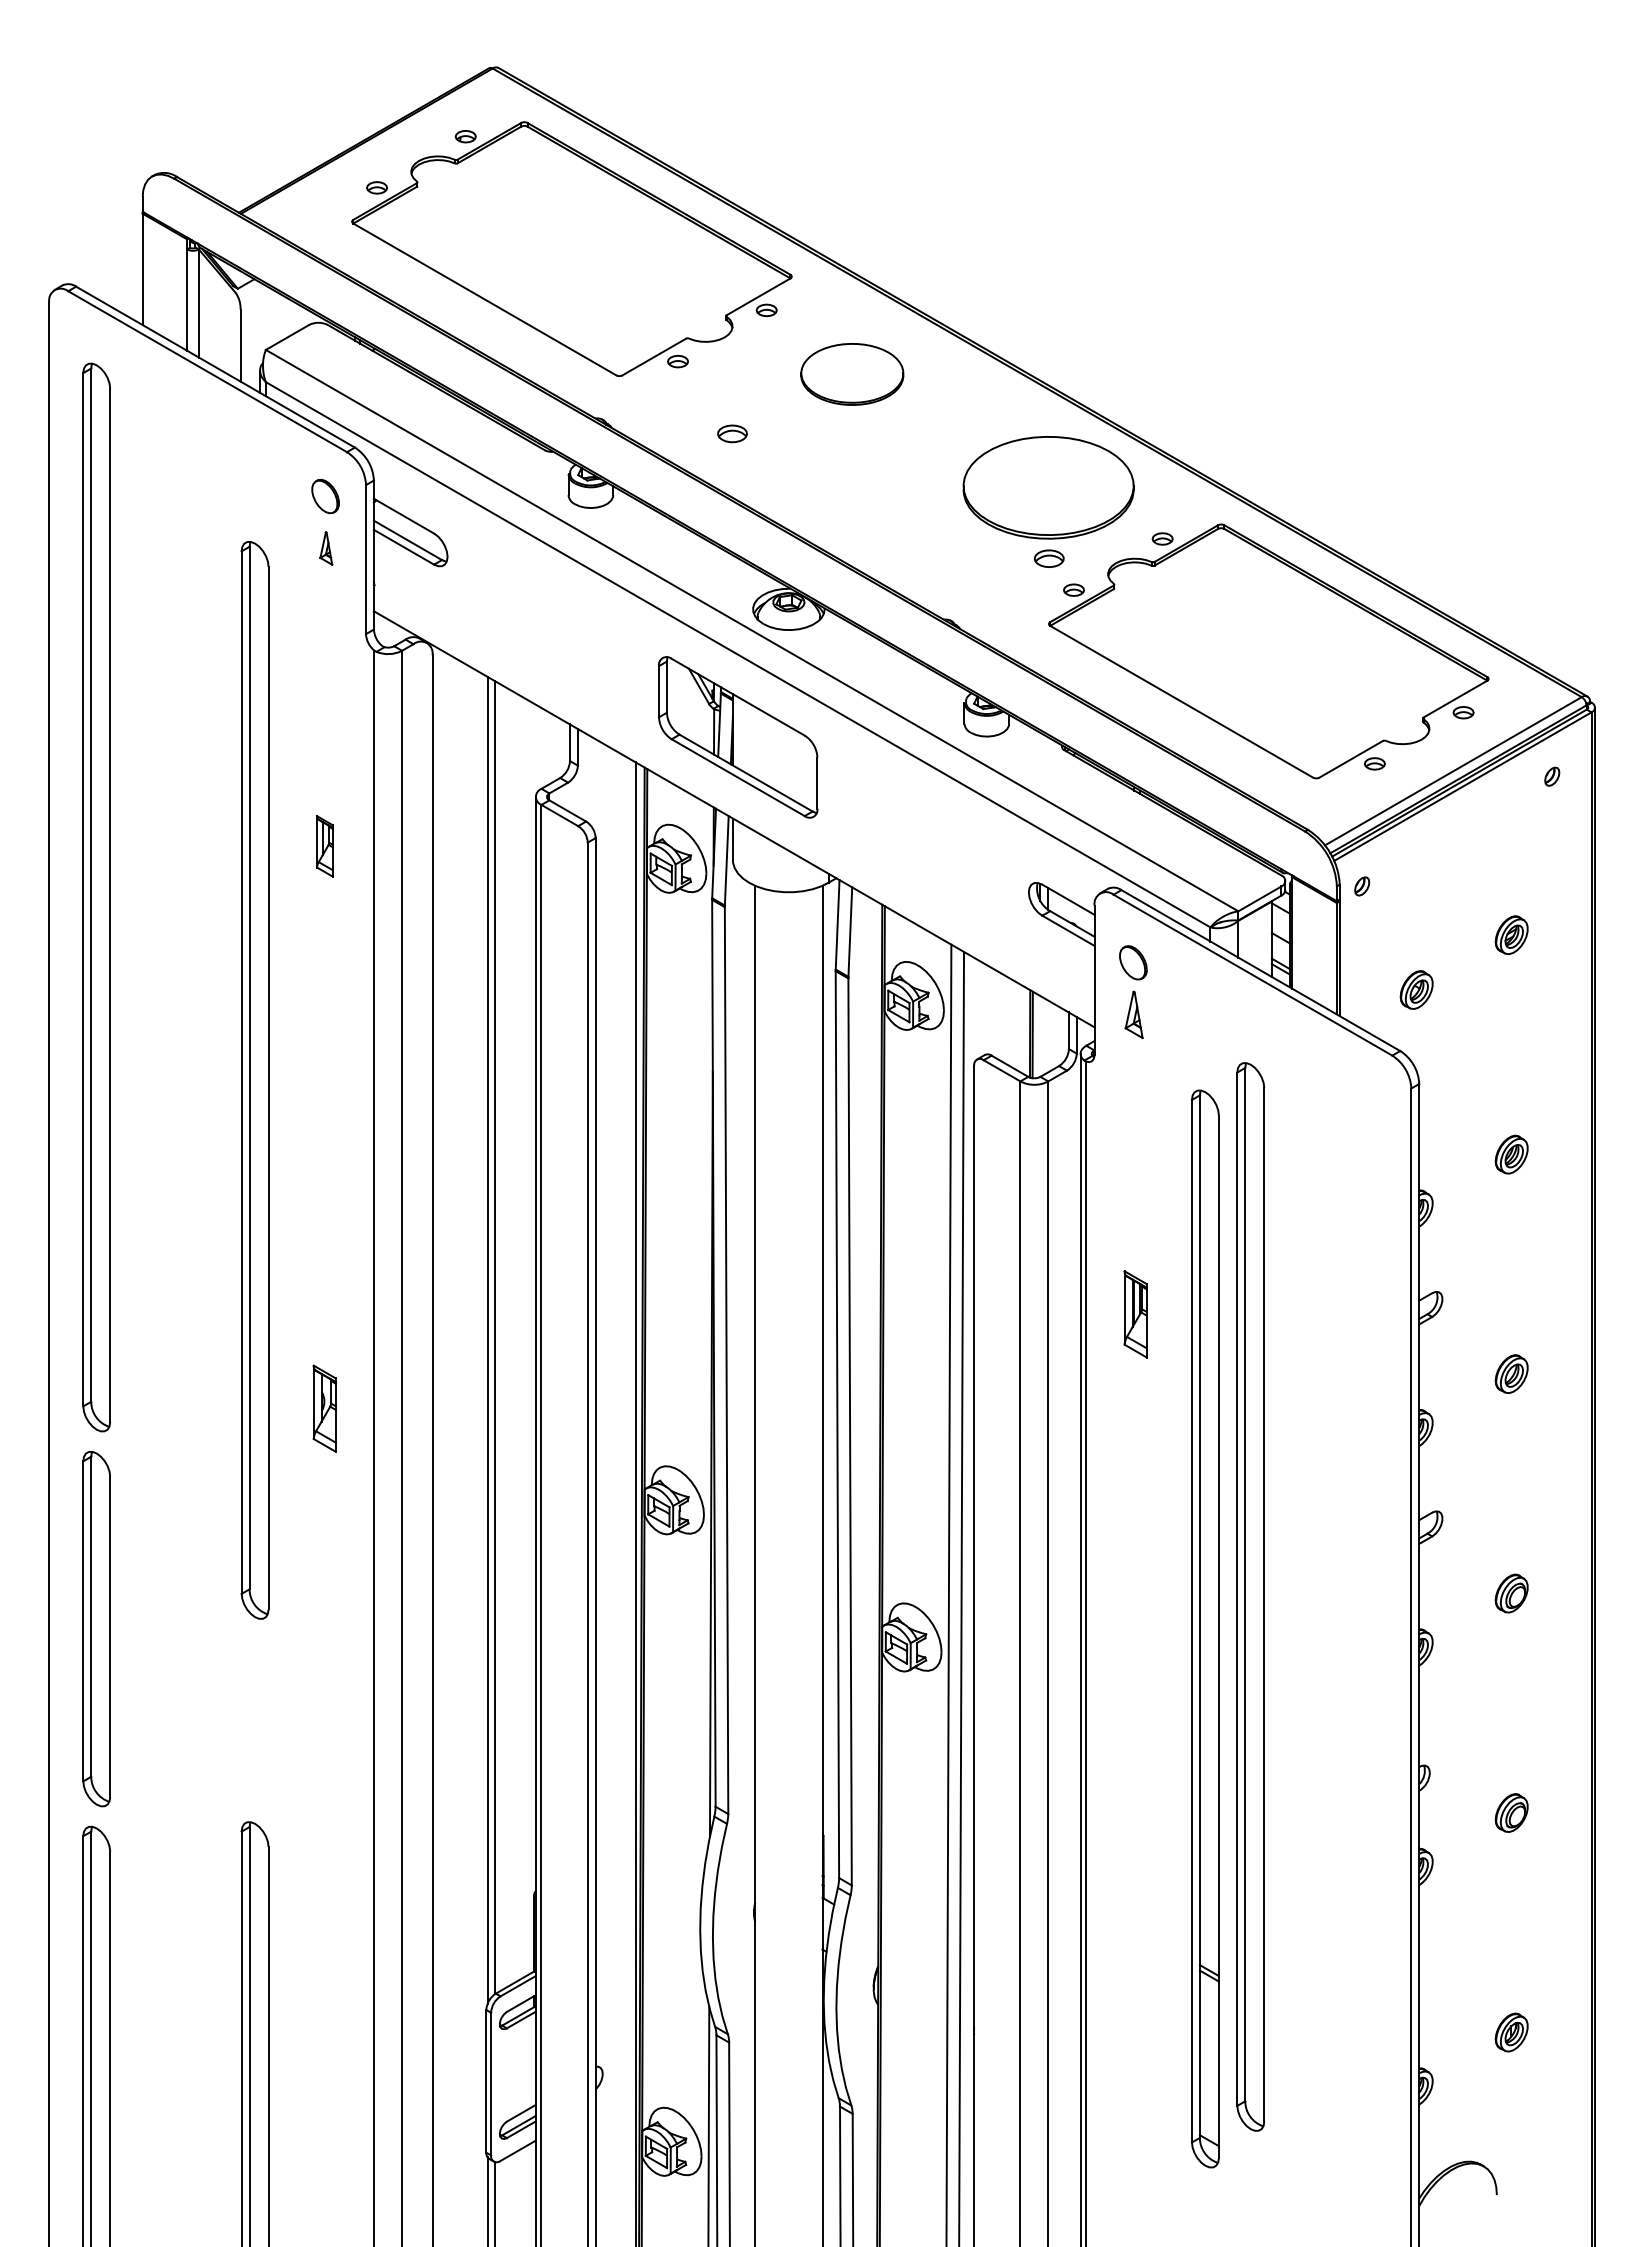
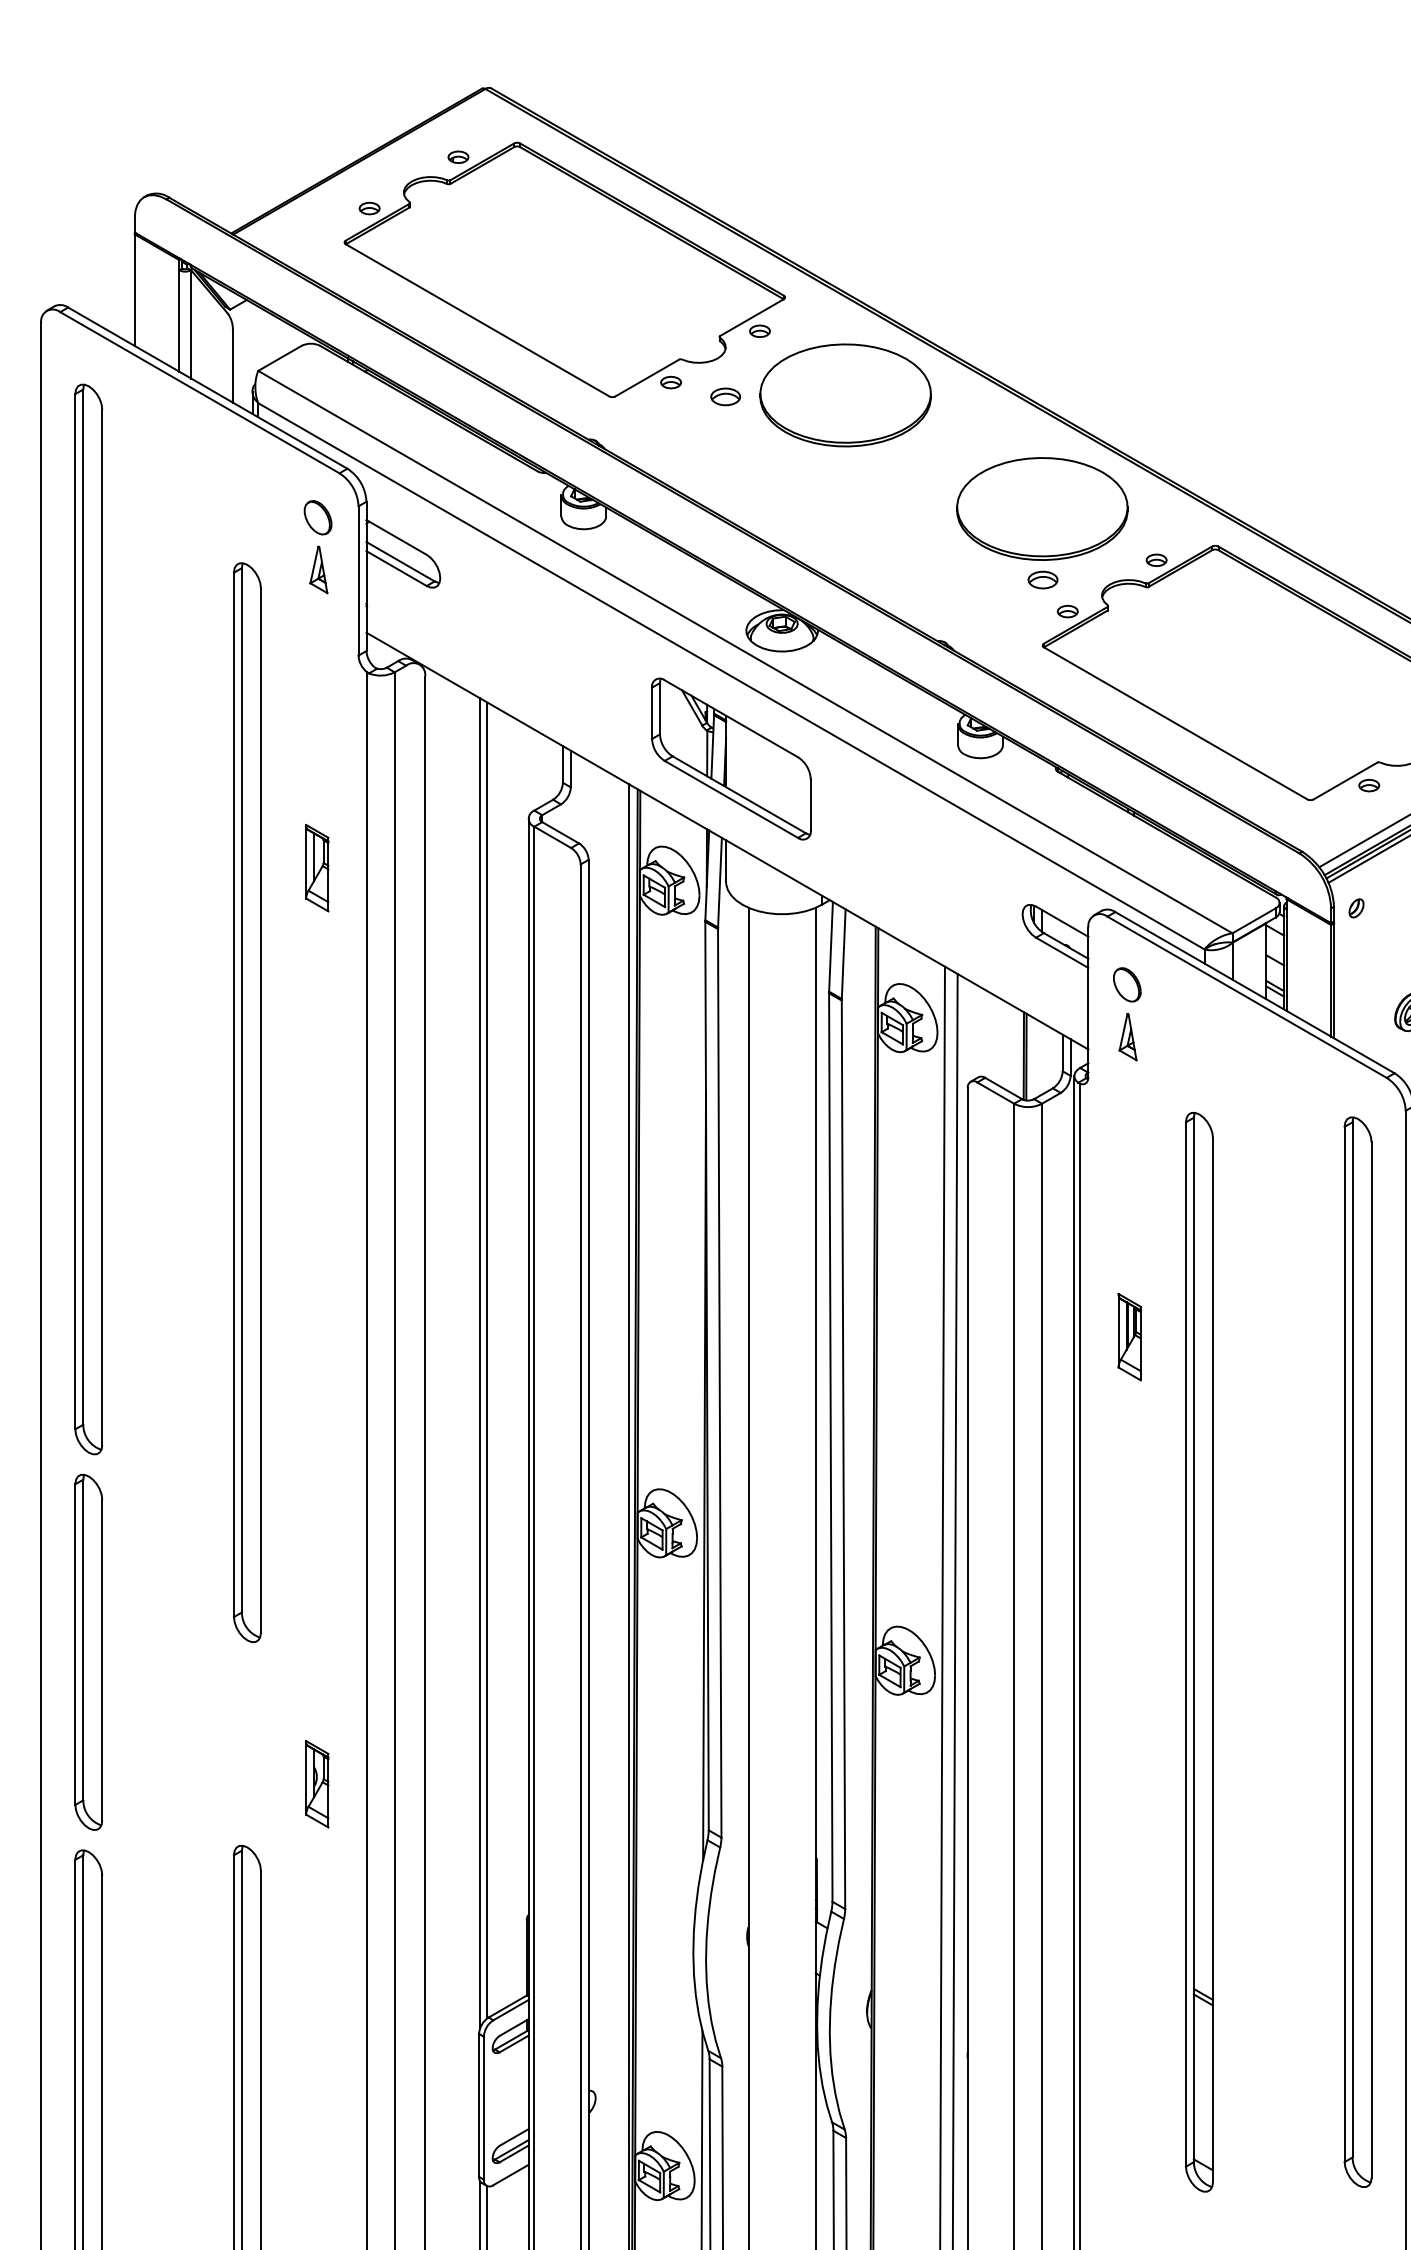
part: (852, 374) -> (845, 395), size x1.67
part: (732, 433) -> (725, 396), moved
part: (325, 548) -> (317, 569), size x1.43
part: (324, 846) -> (316, 868), size x1.43
part: (324, 1408) -> (316, 1784), moved
part: (1250, 1596) -> (1357, 1651), moved

